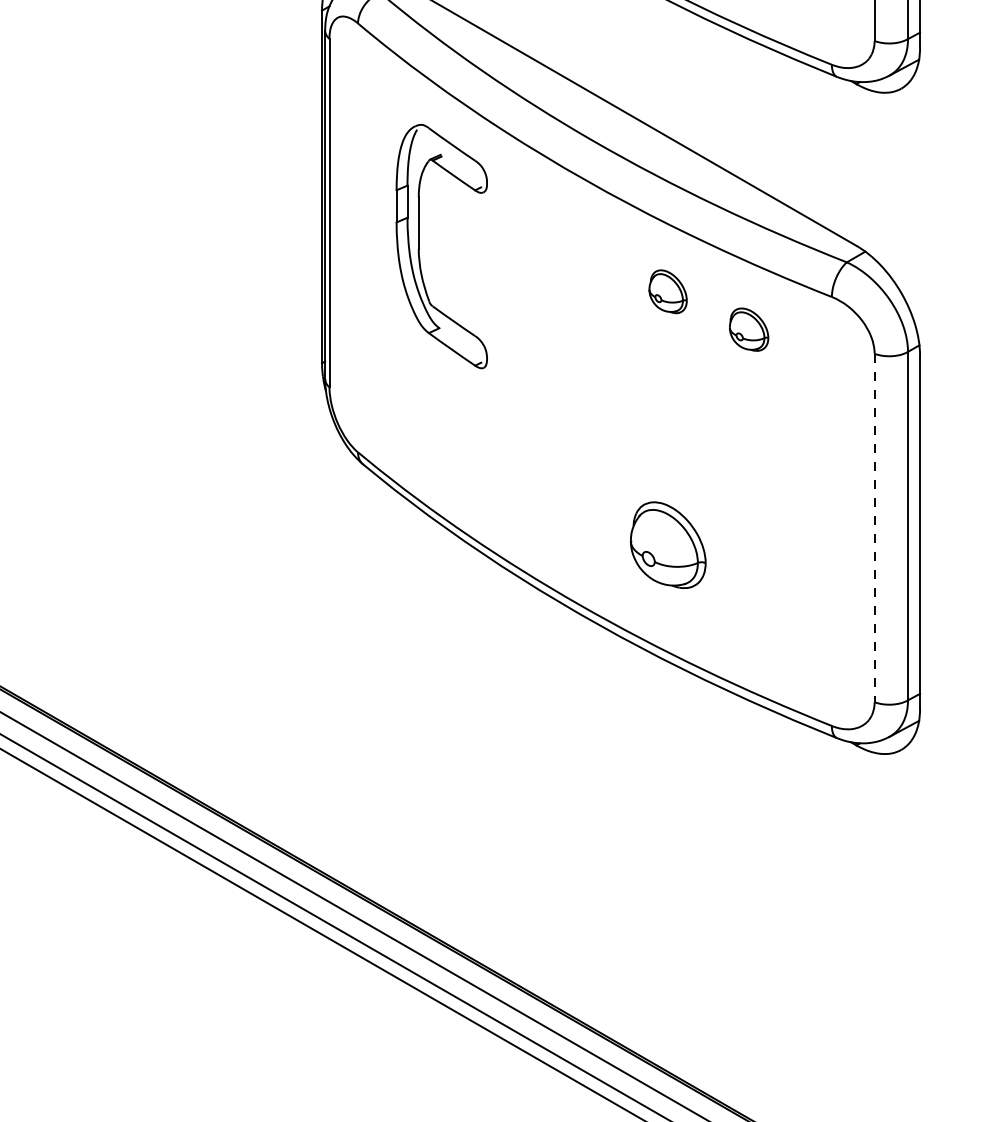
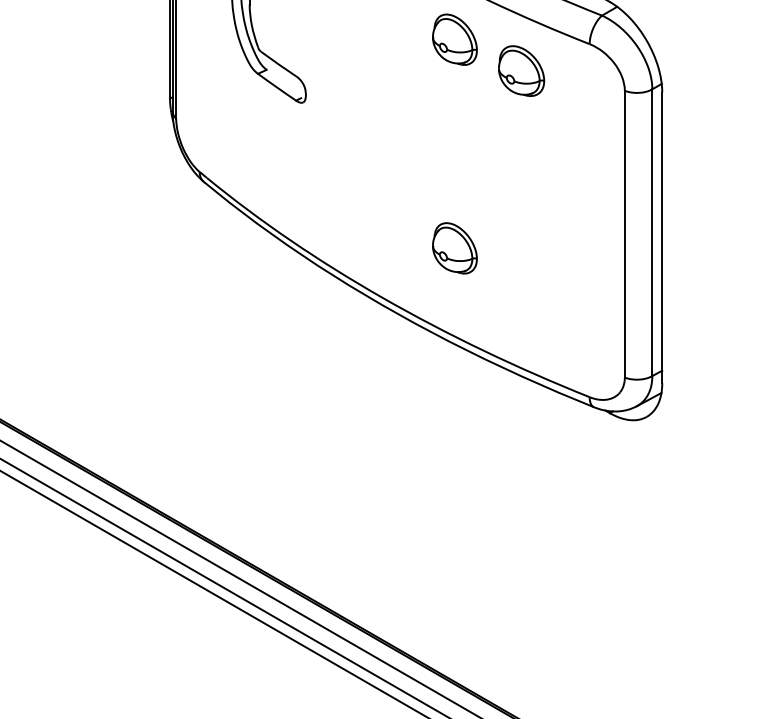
part: (667, 291) -> (454, 39), size x1.43
part: (748, 329) -> (521, 70), size x1.43
line: (874, 528) -> (624, 234), dashed -> solid
part: (667, 544) -> (454, 247), size x0.71

